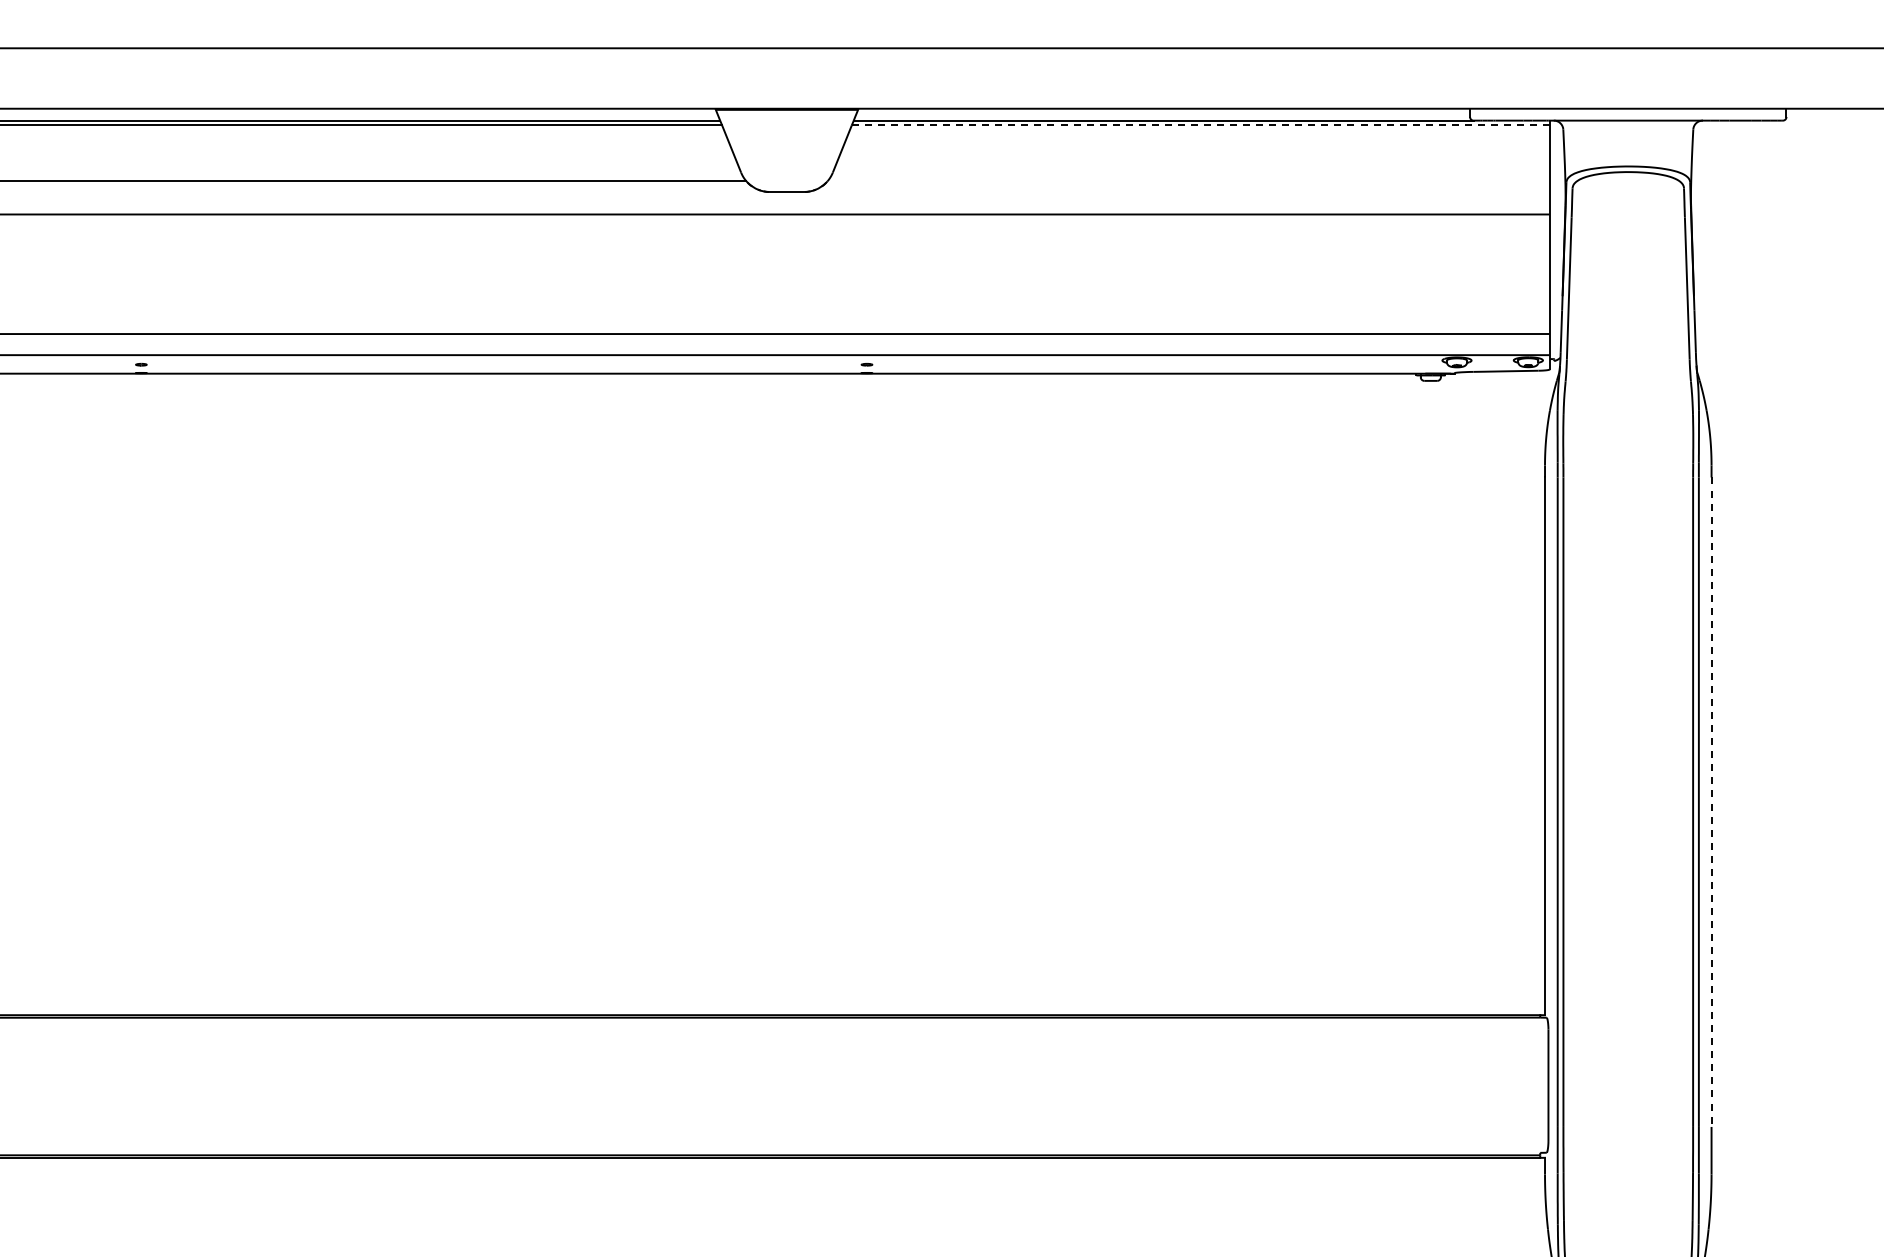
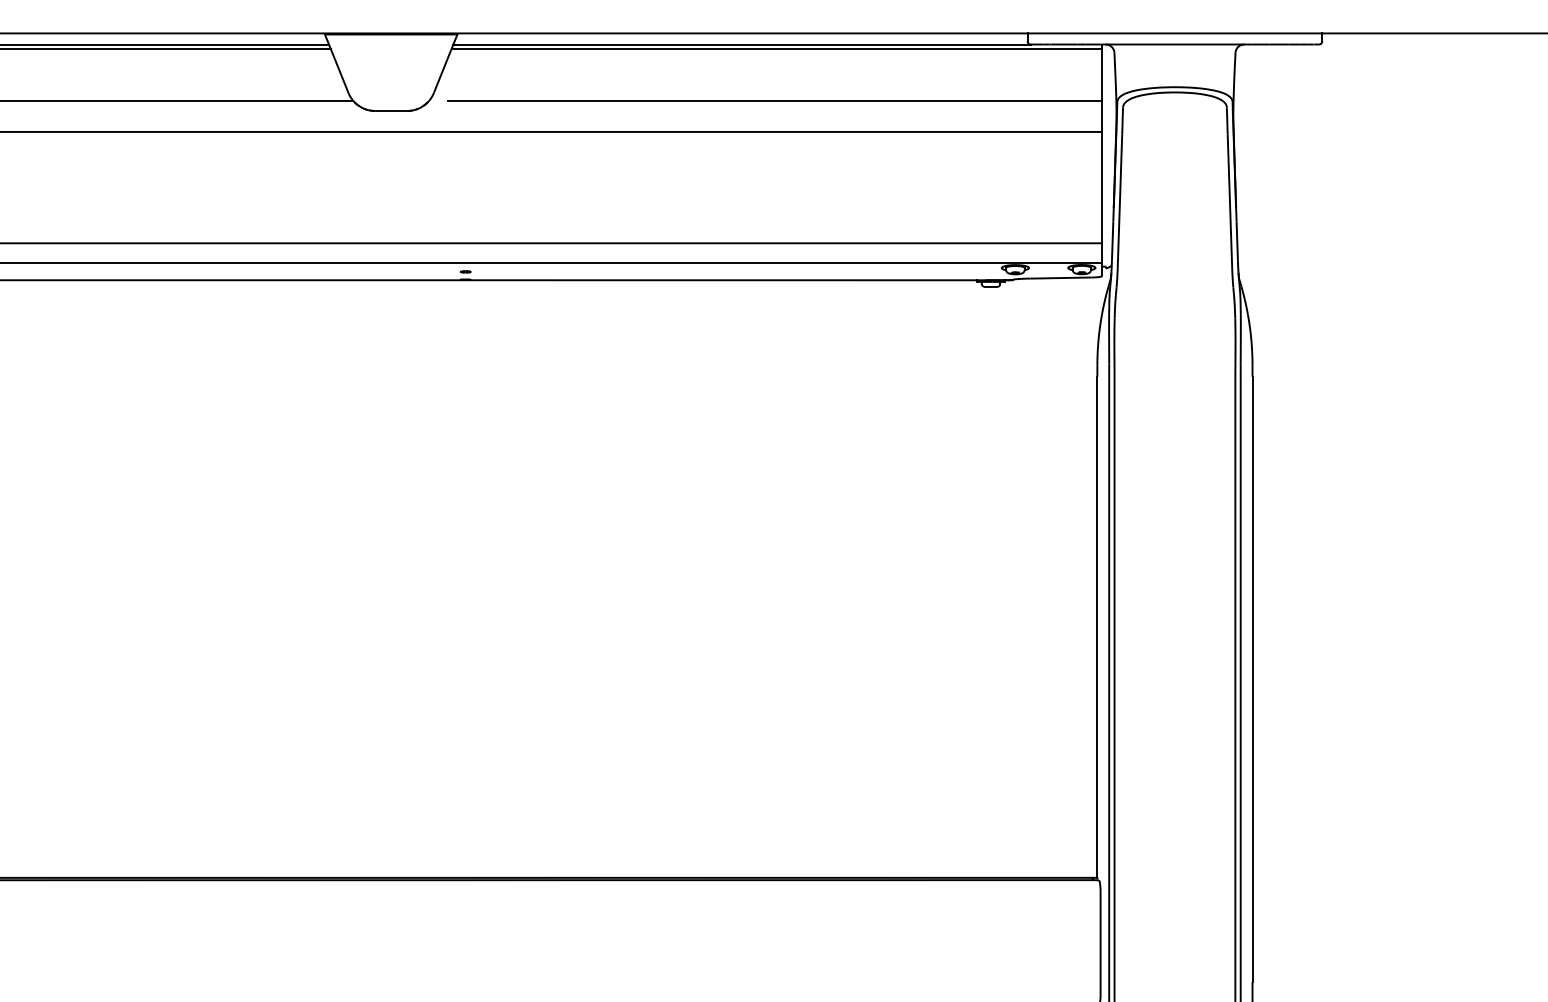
line: (1200, 125) -> (776, 49), dashed -> solid
line: (1198, 181) -> (774, 101), added
line: (1711, 802) -> (1252, 679), dashed -> solid

